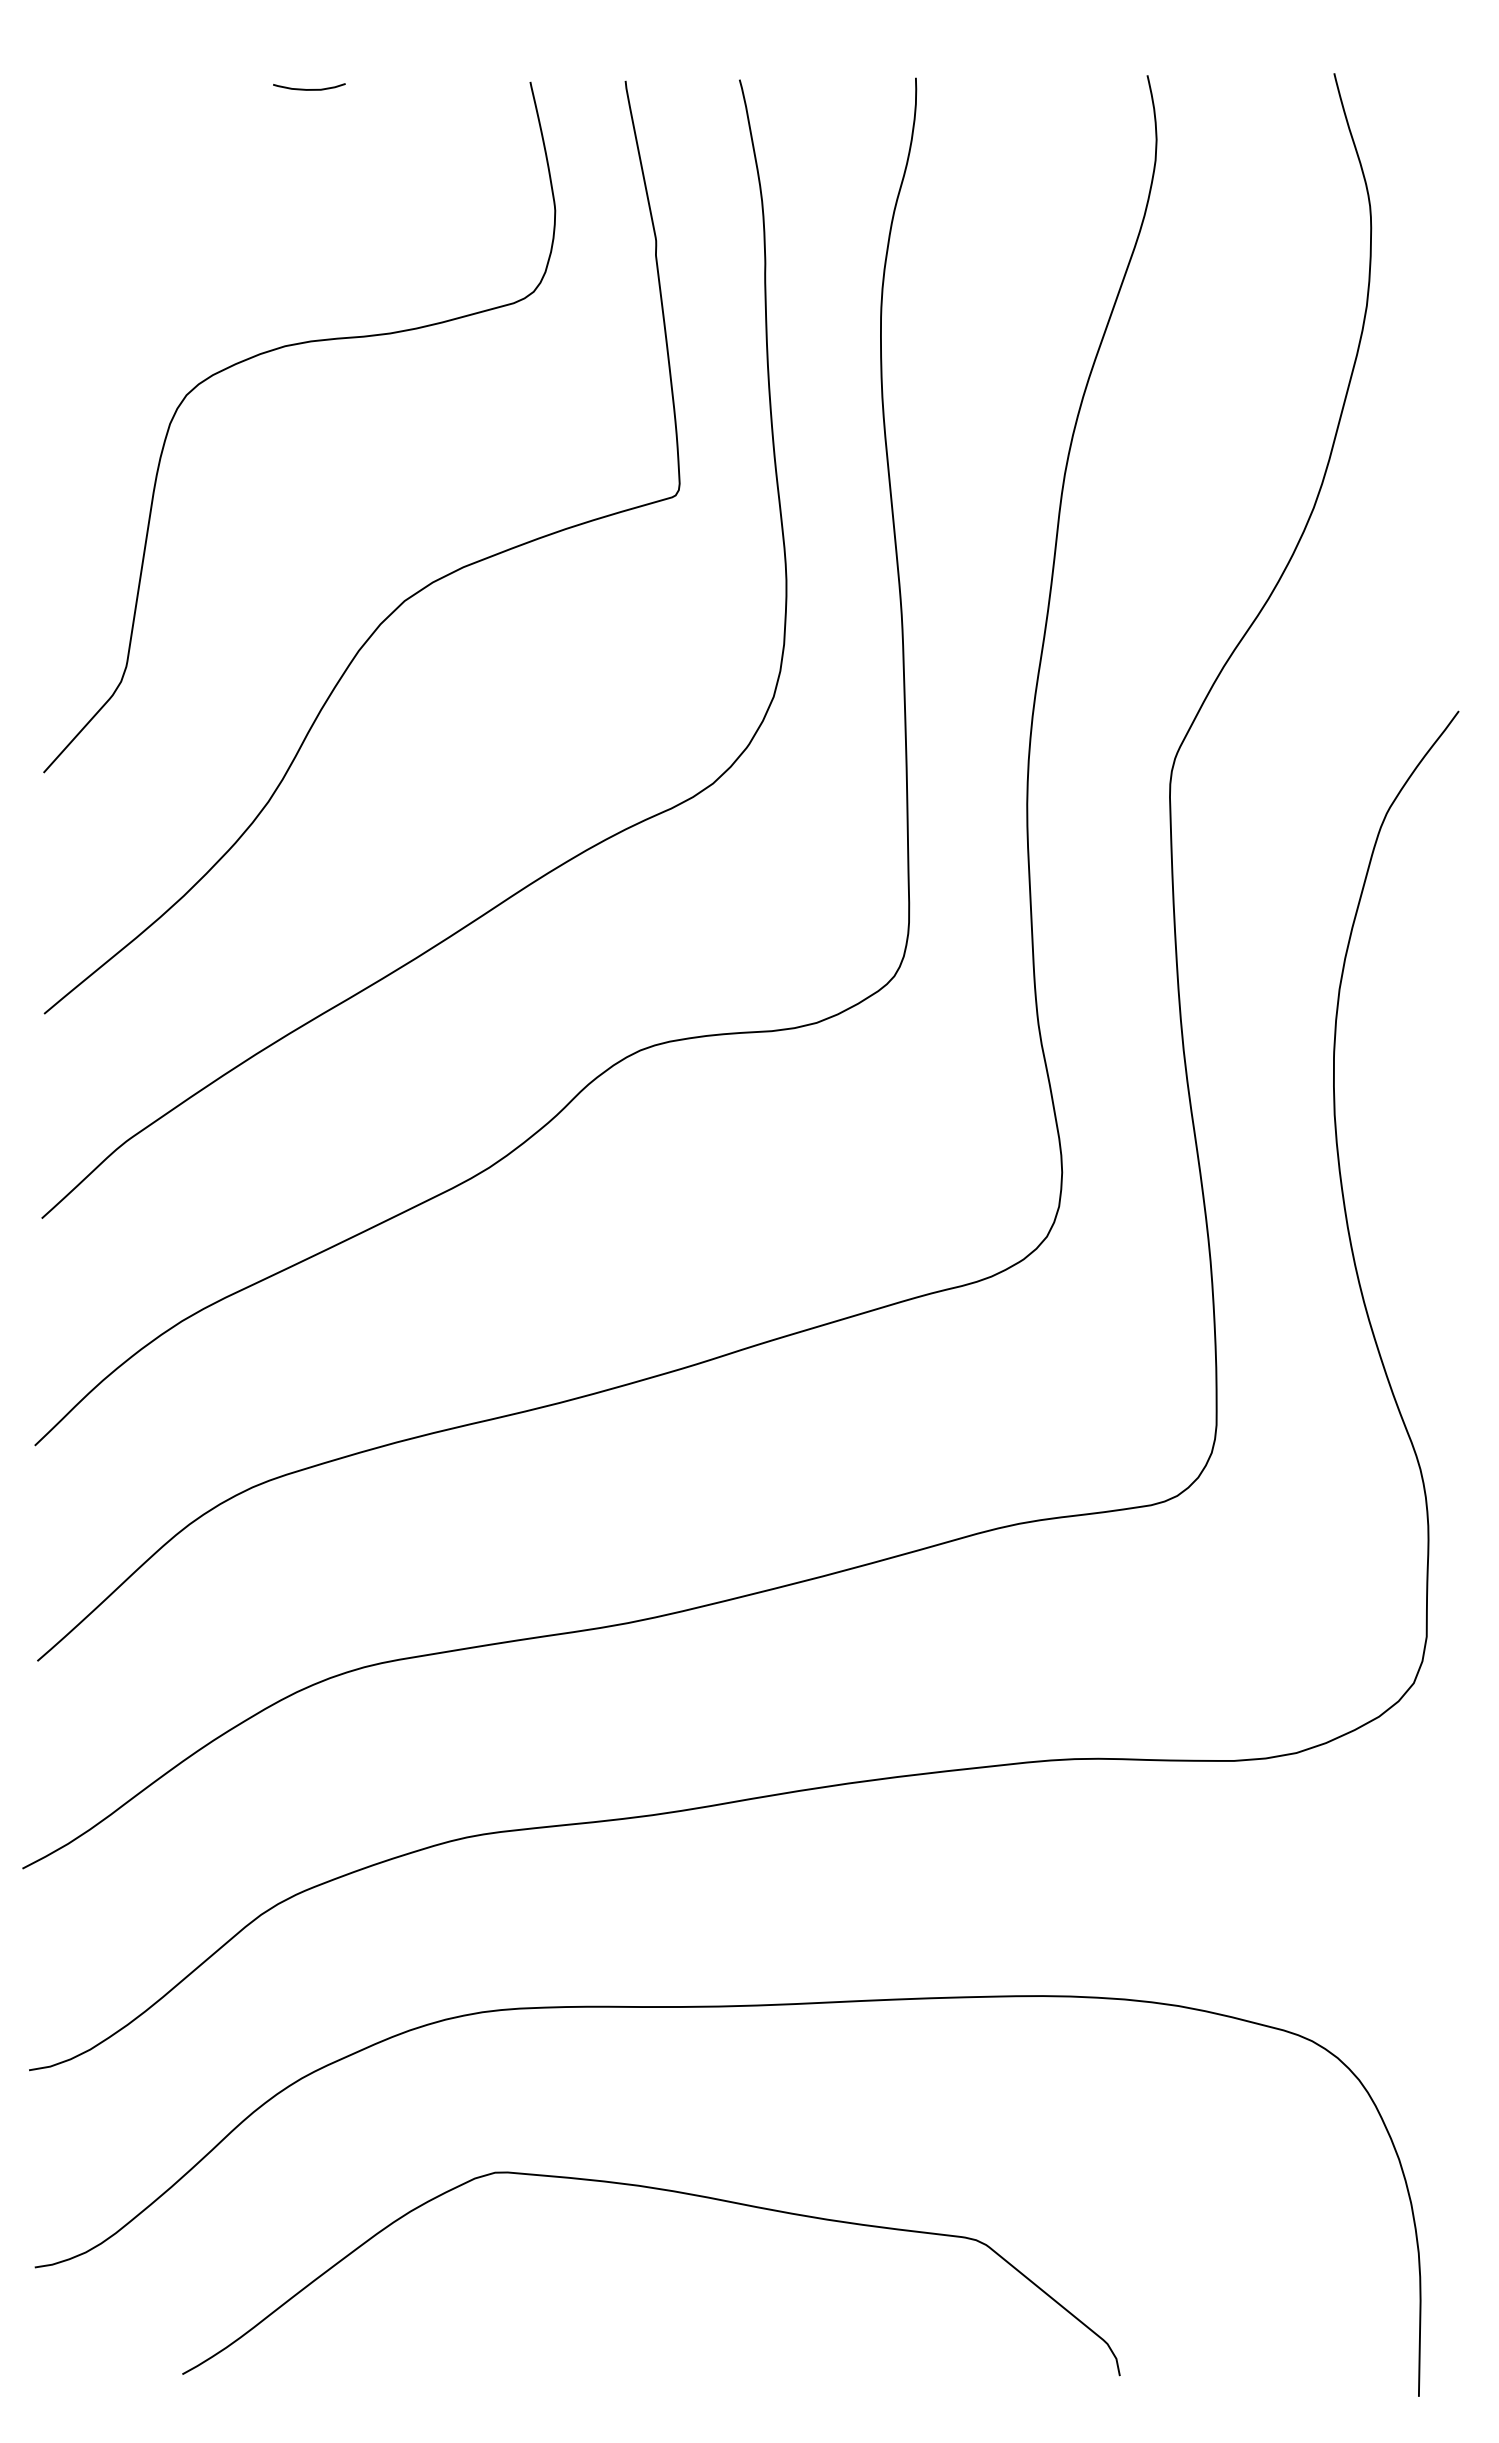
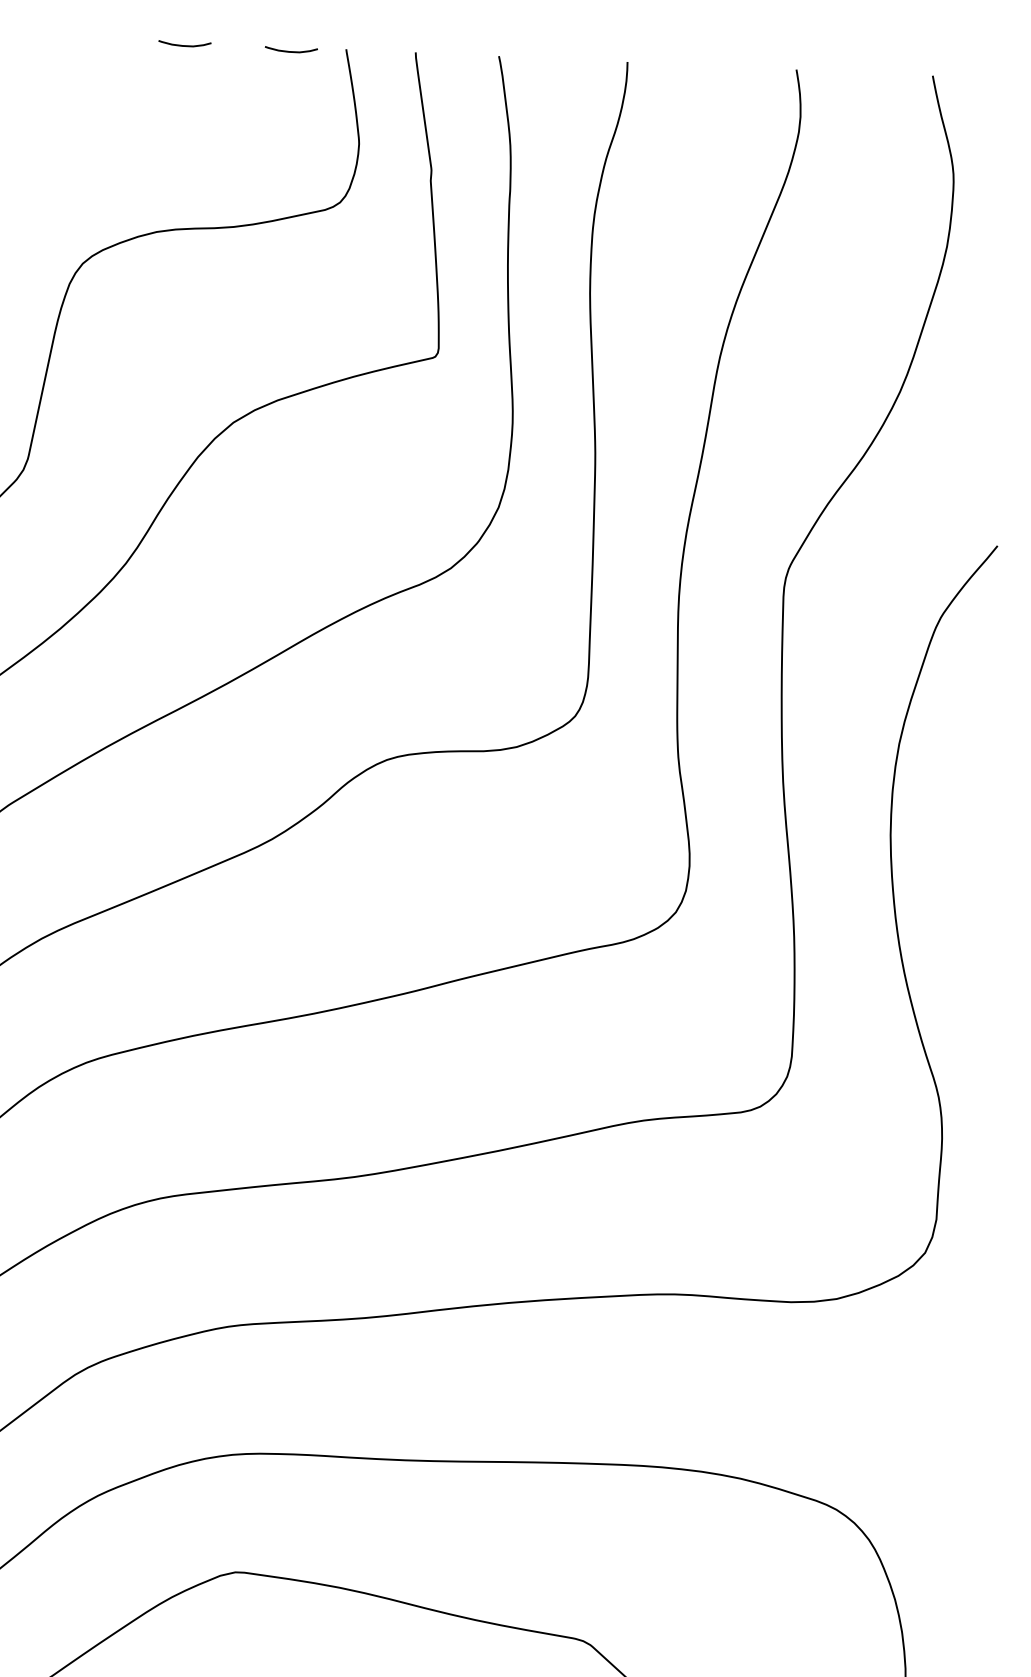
curve: (455, 89) -> (291, 51), added

